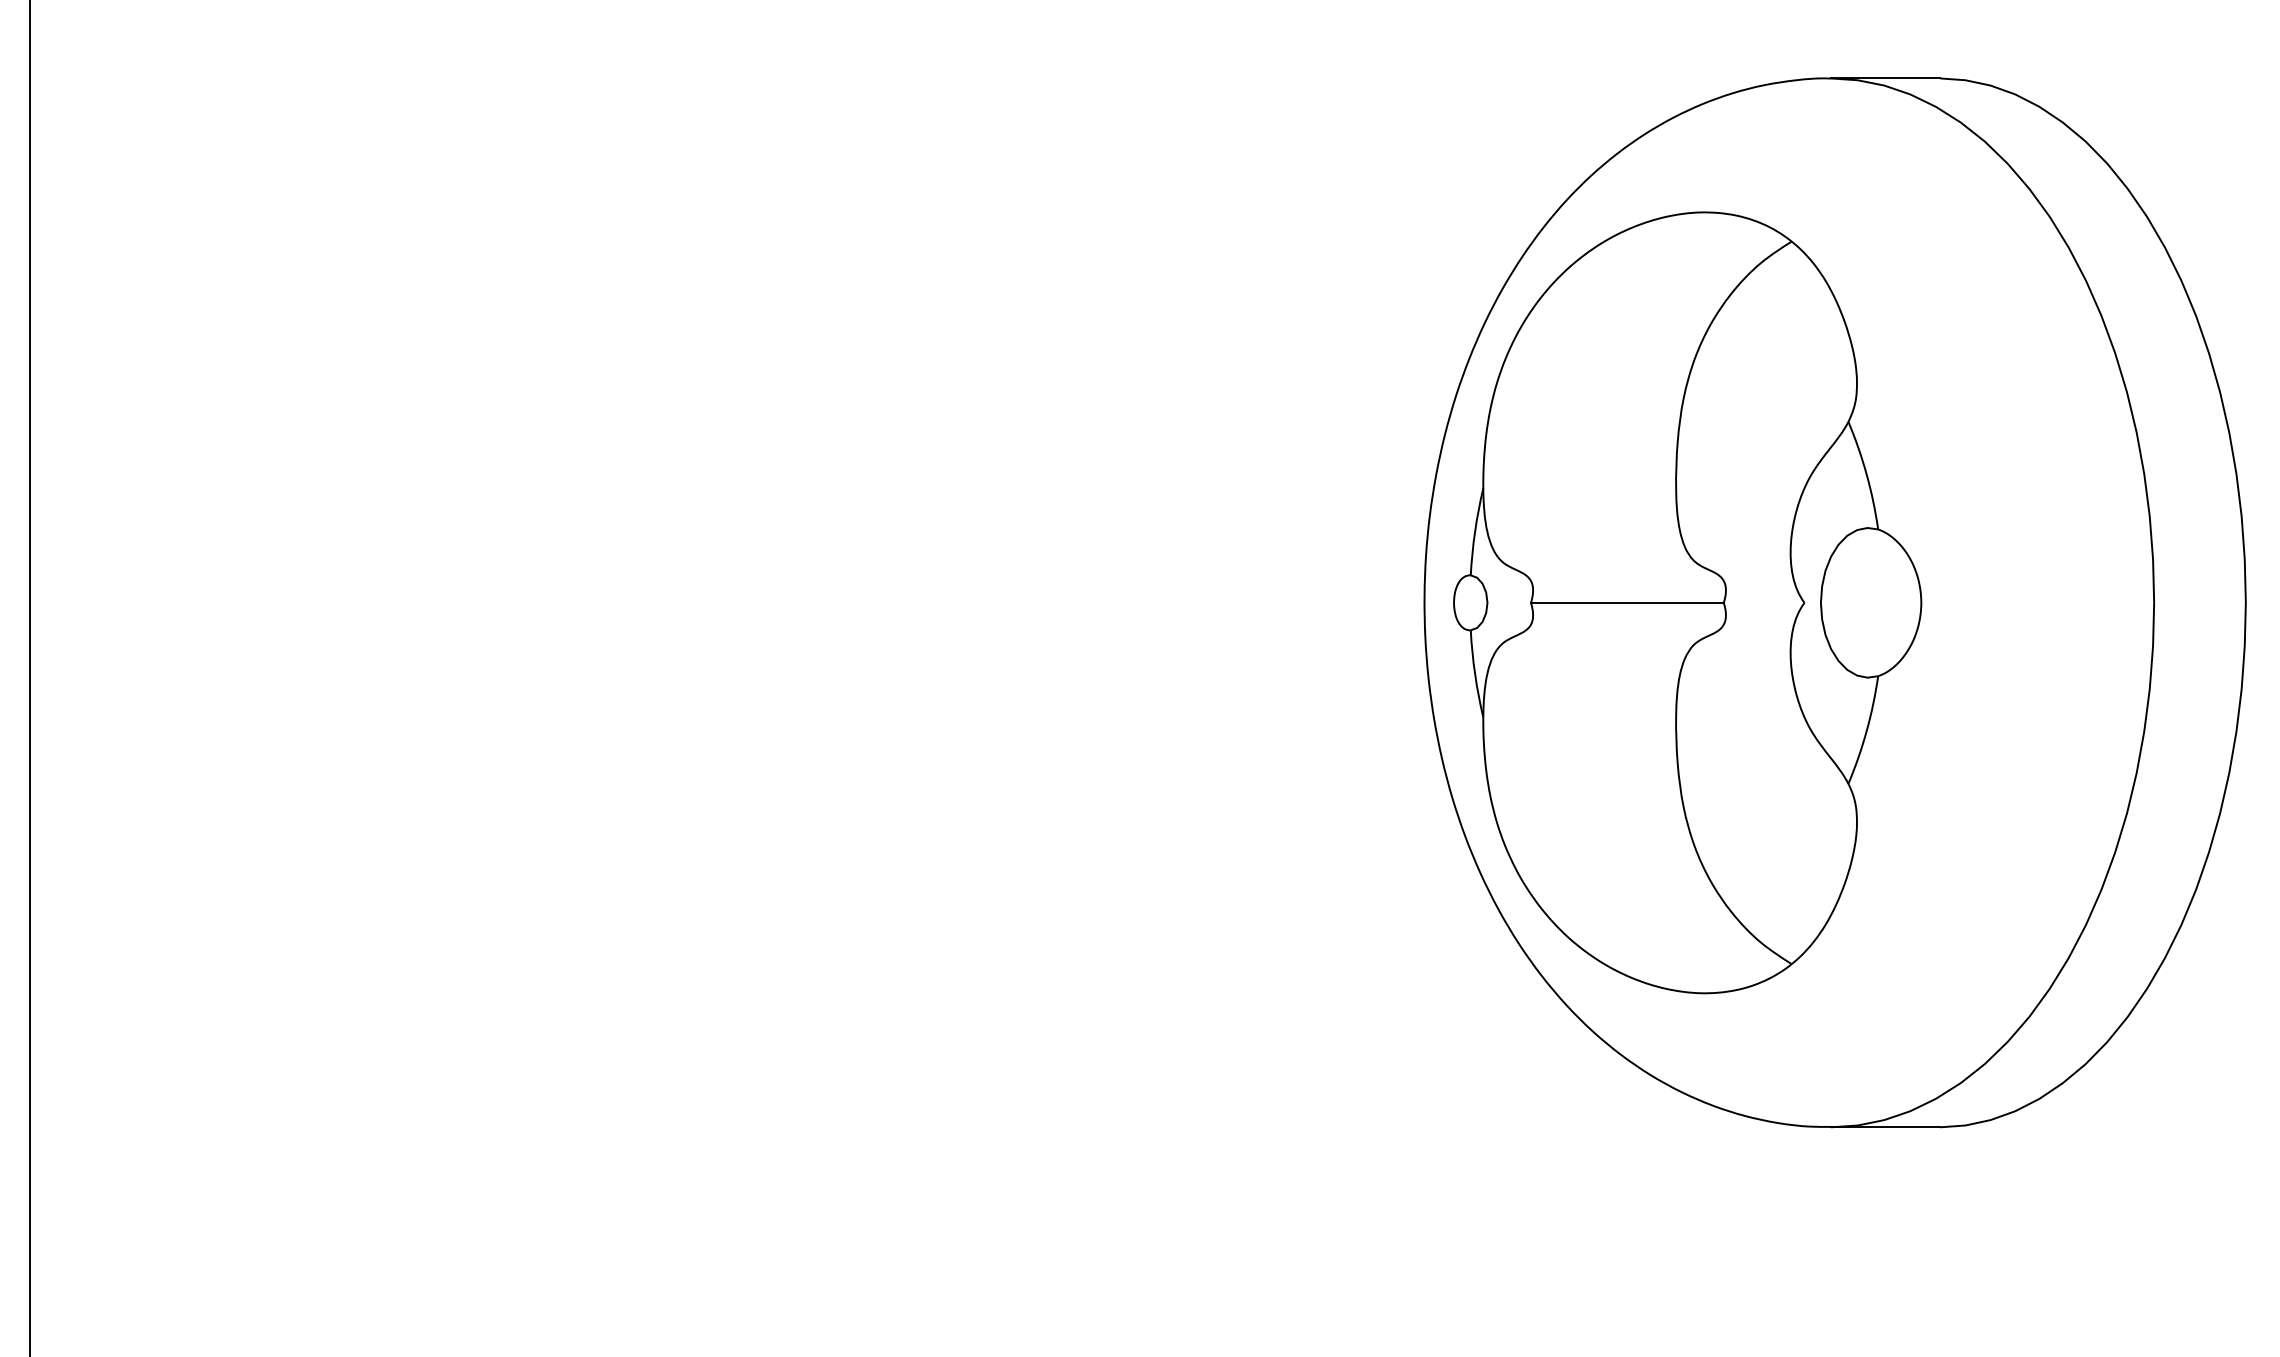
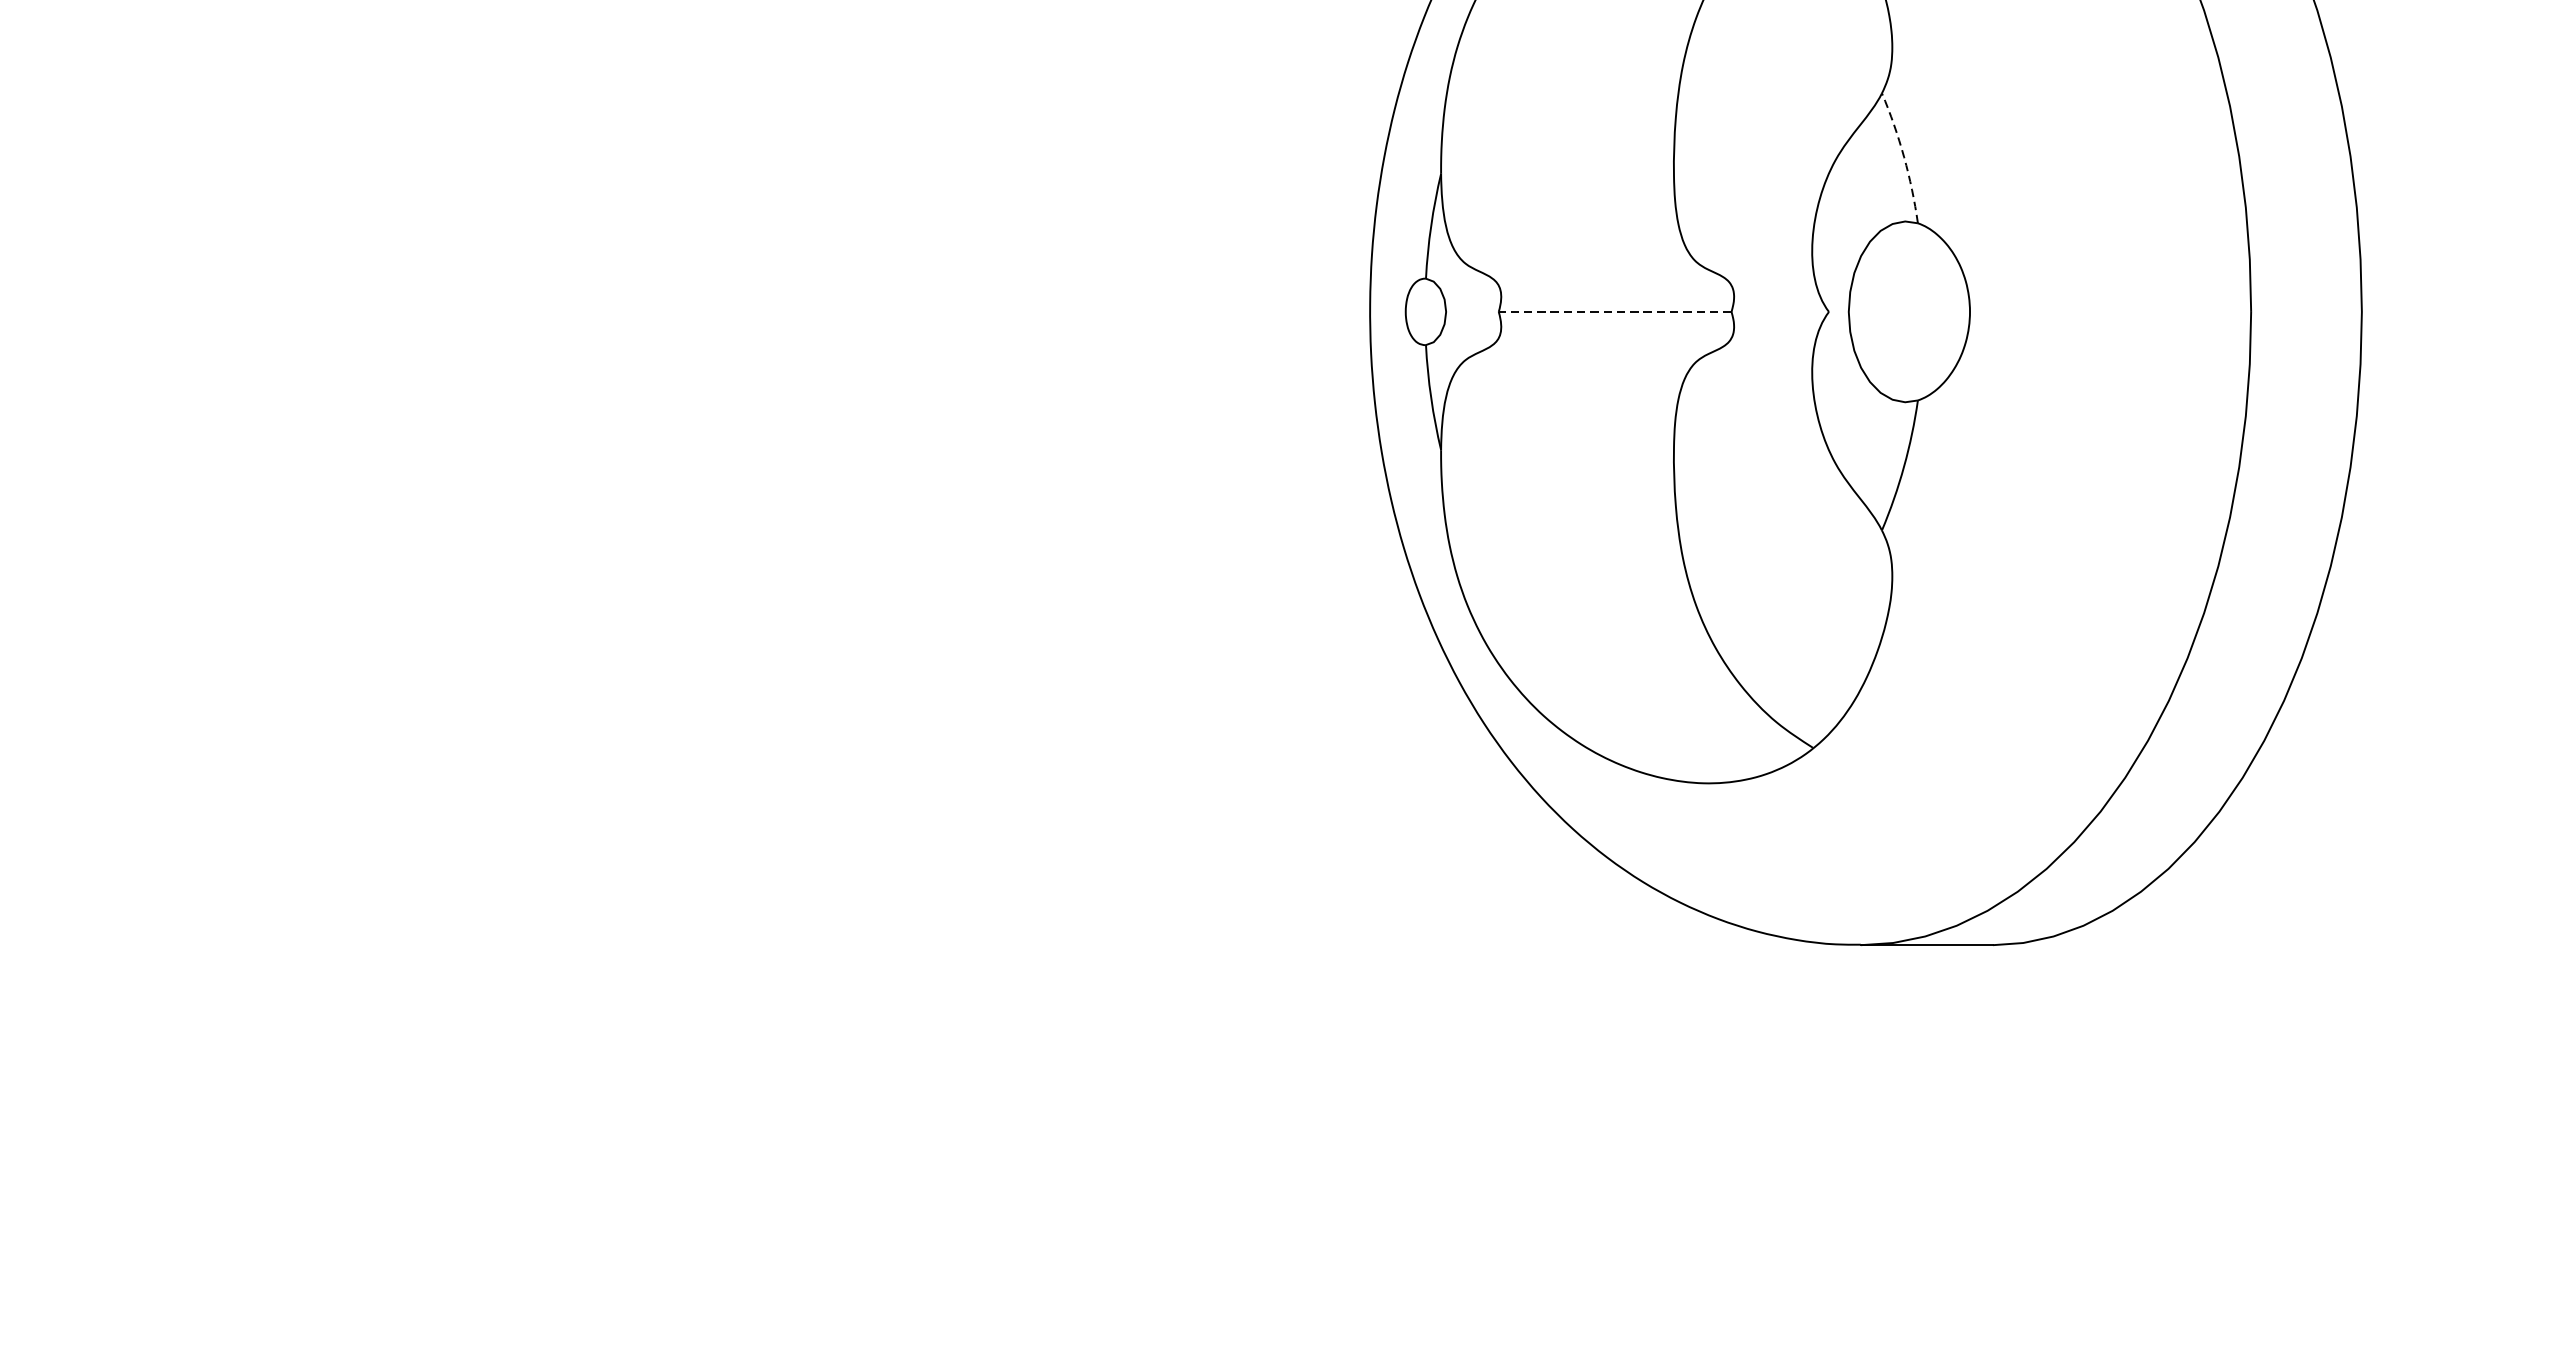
arc: (1866, 474) -> (1903, 156), solid -> dashed
line: (1626, 602) -> (1614, 311), solid -> dashed

